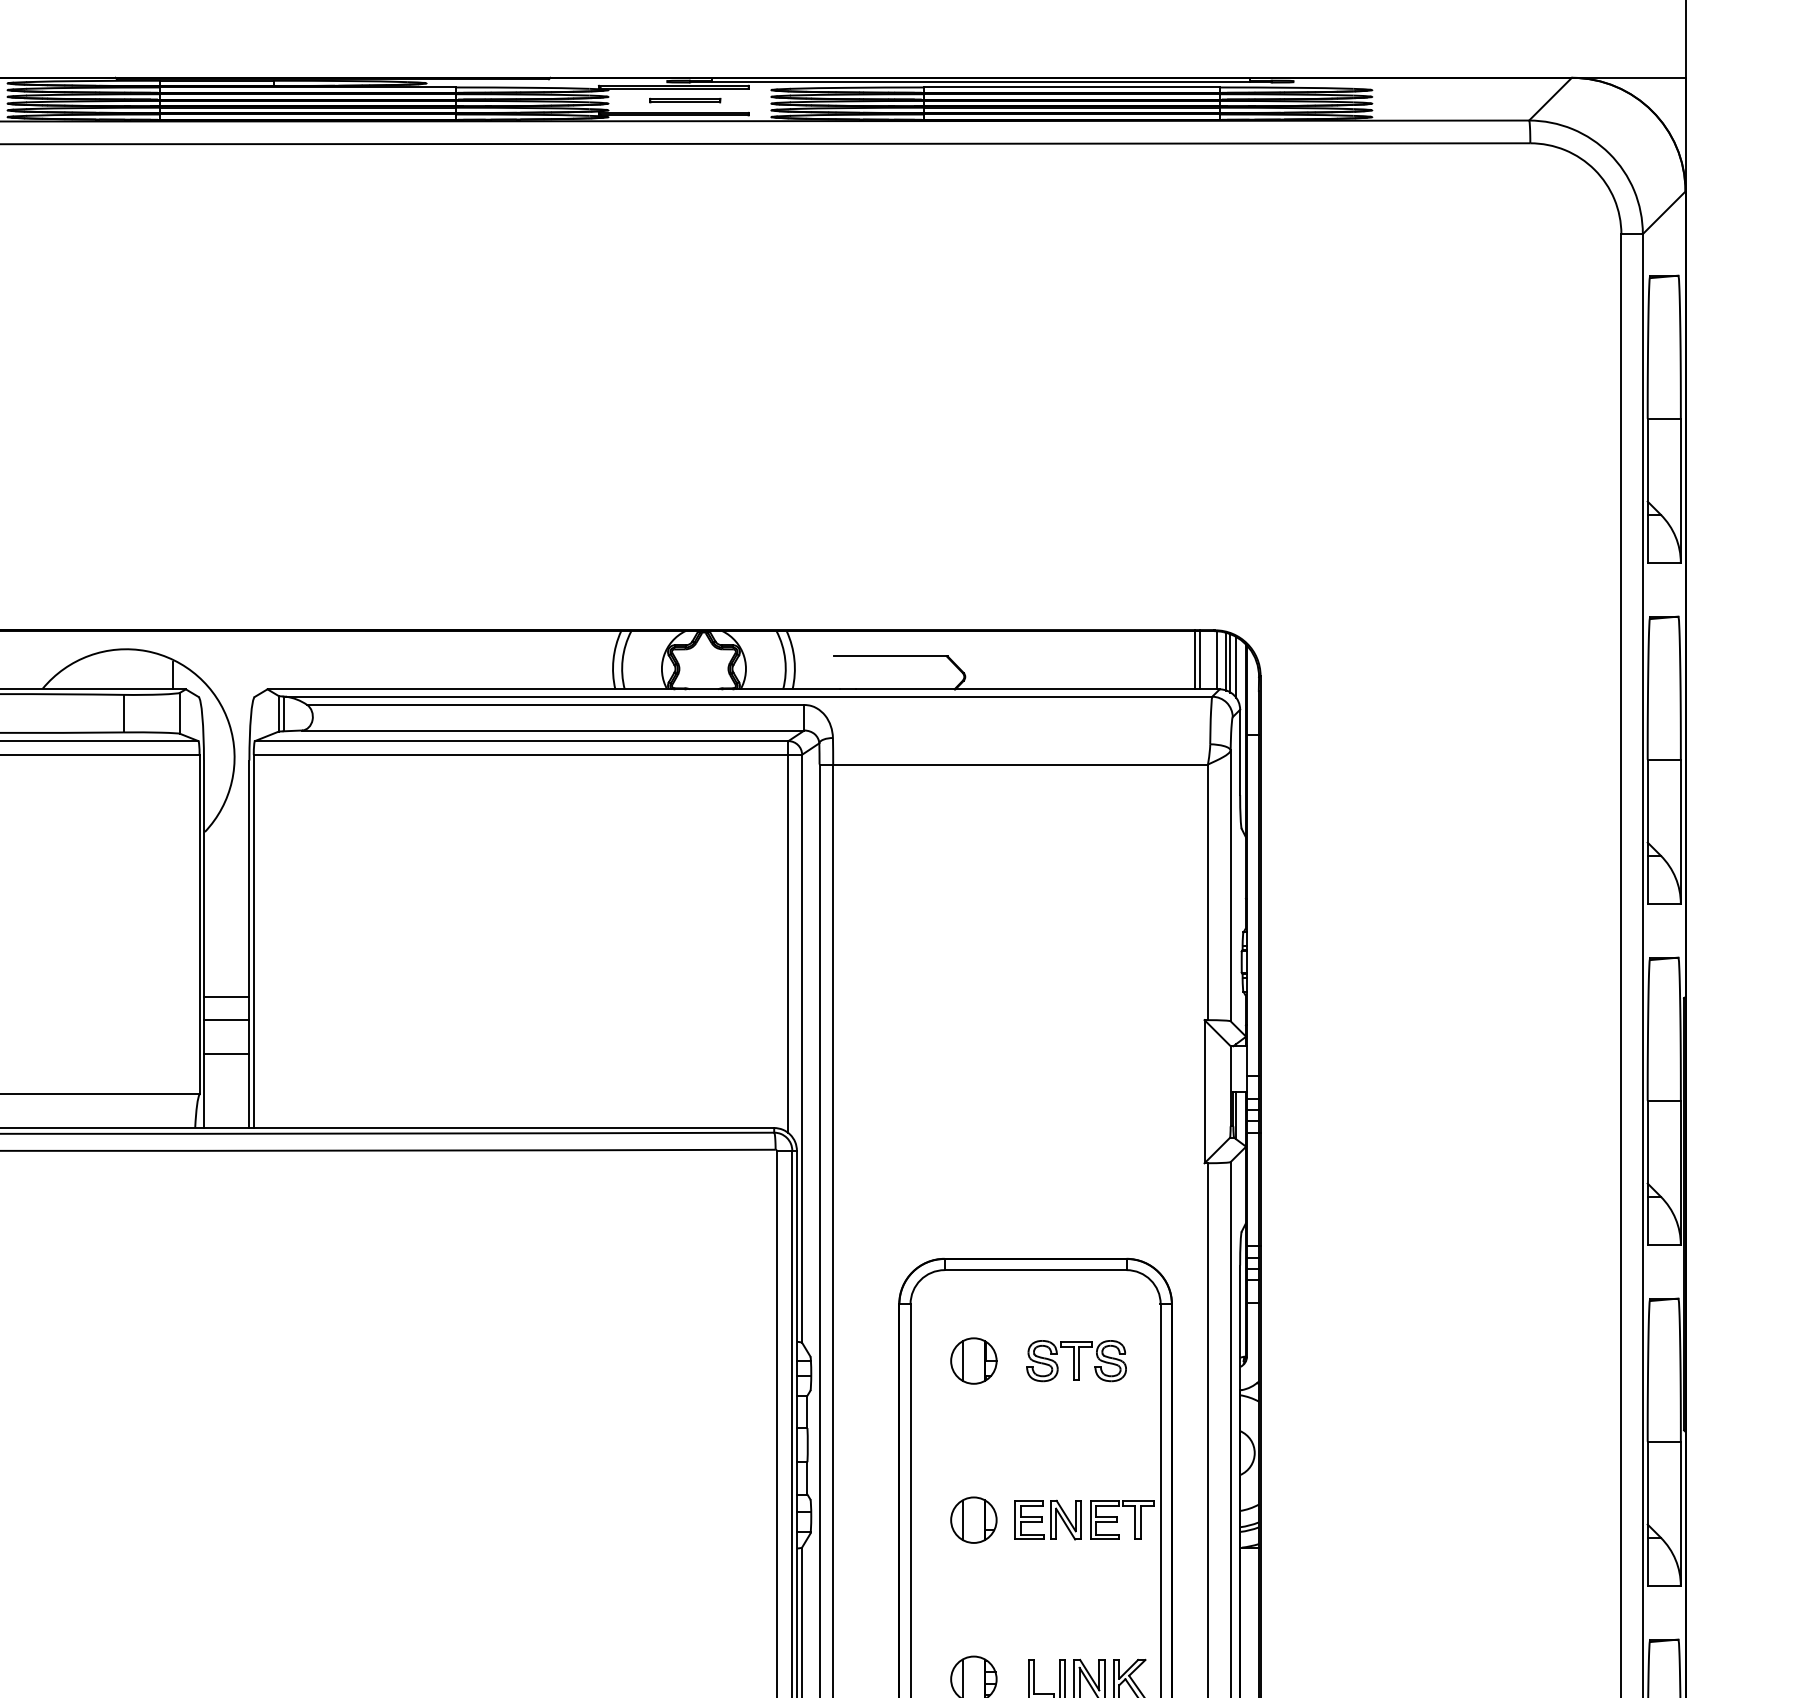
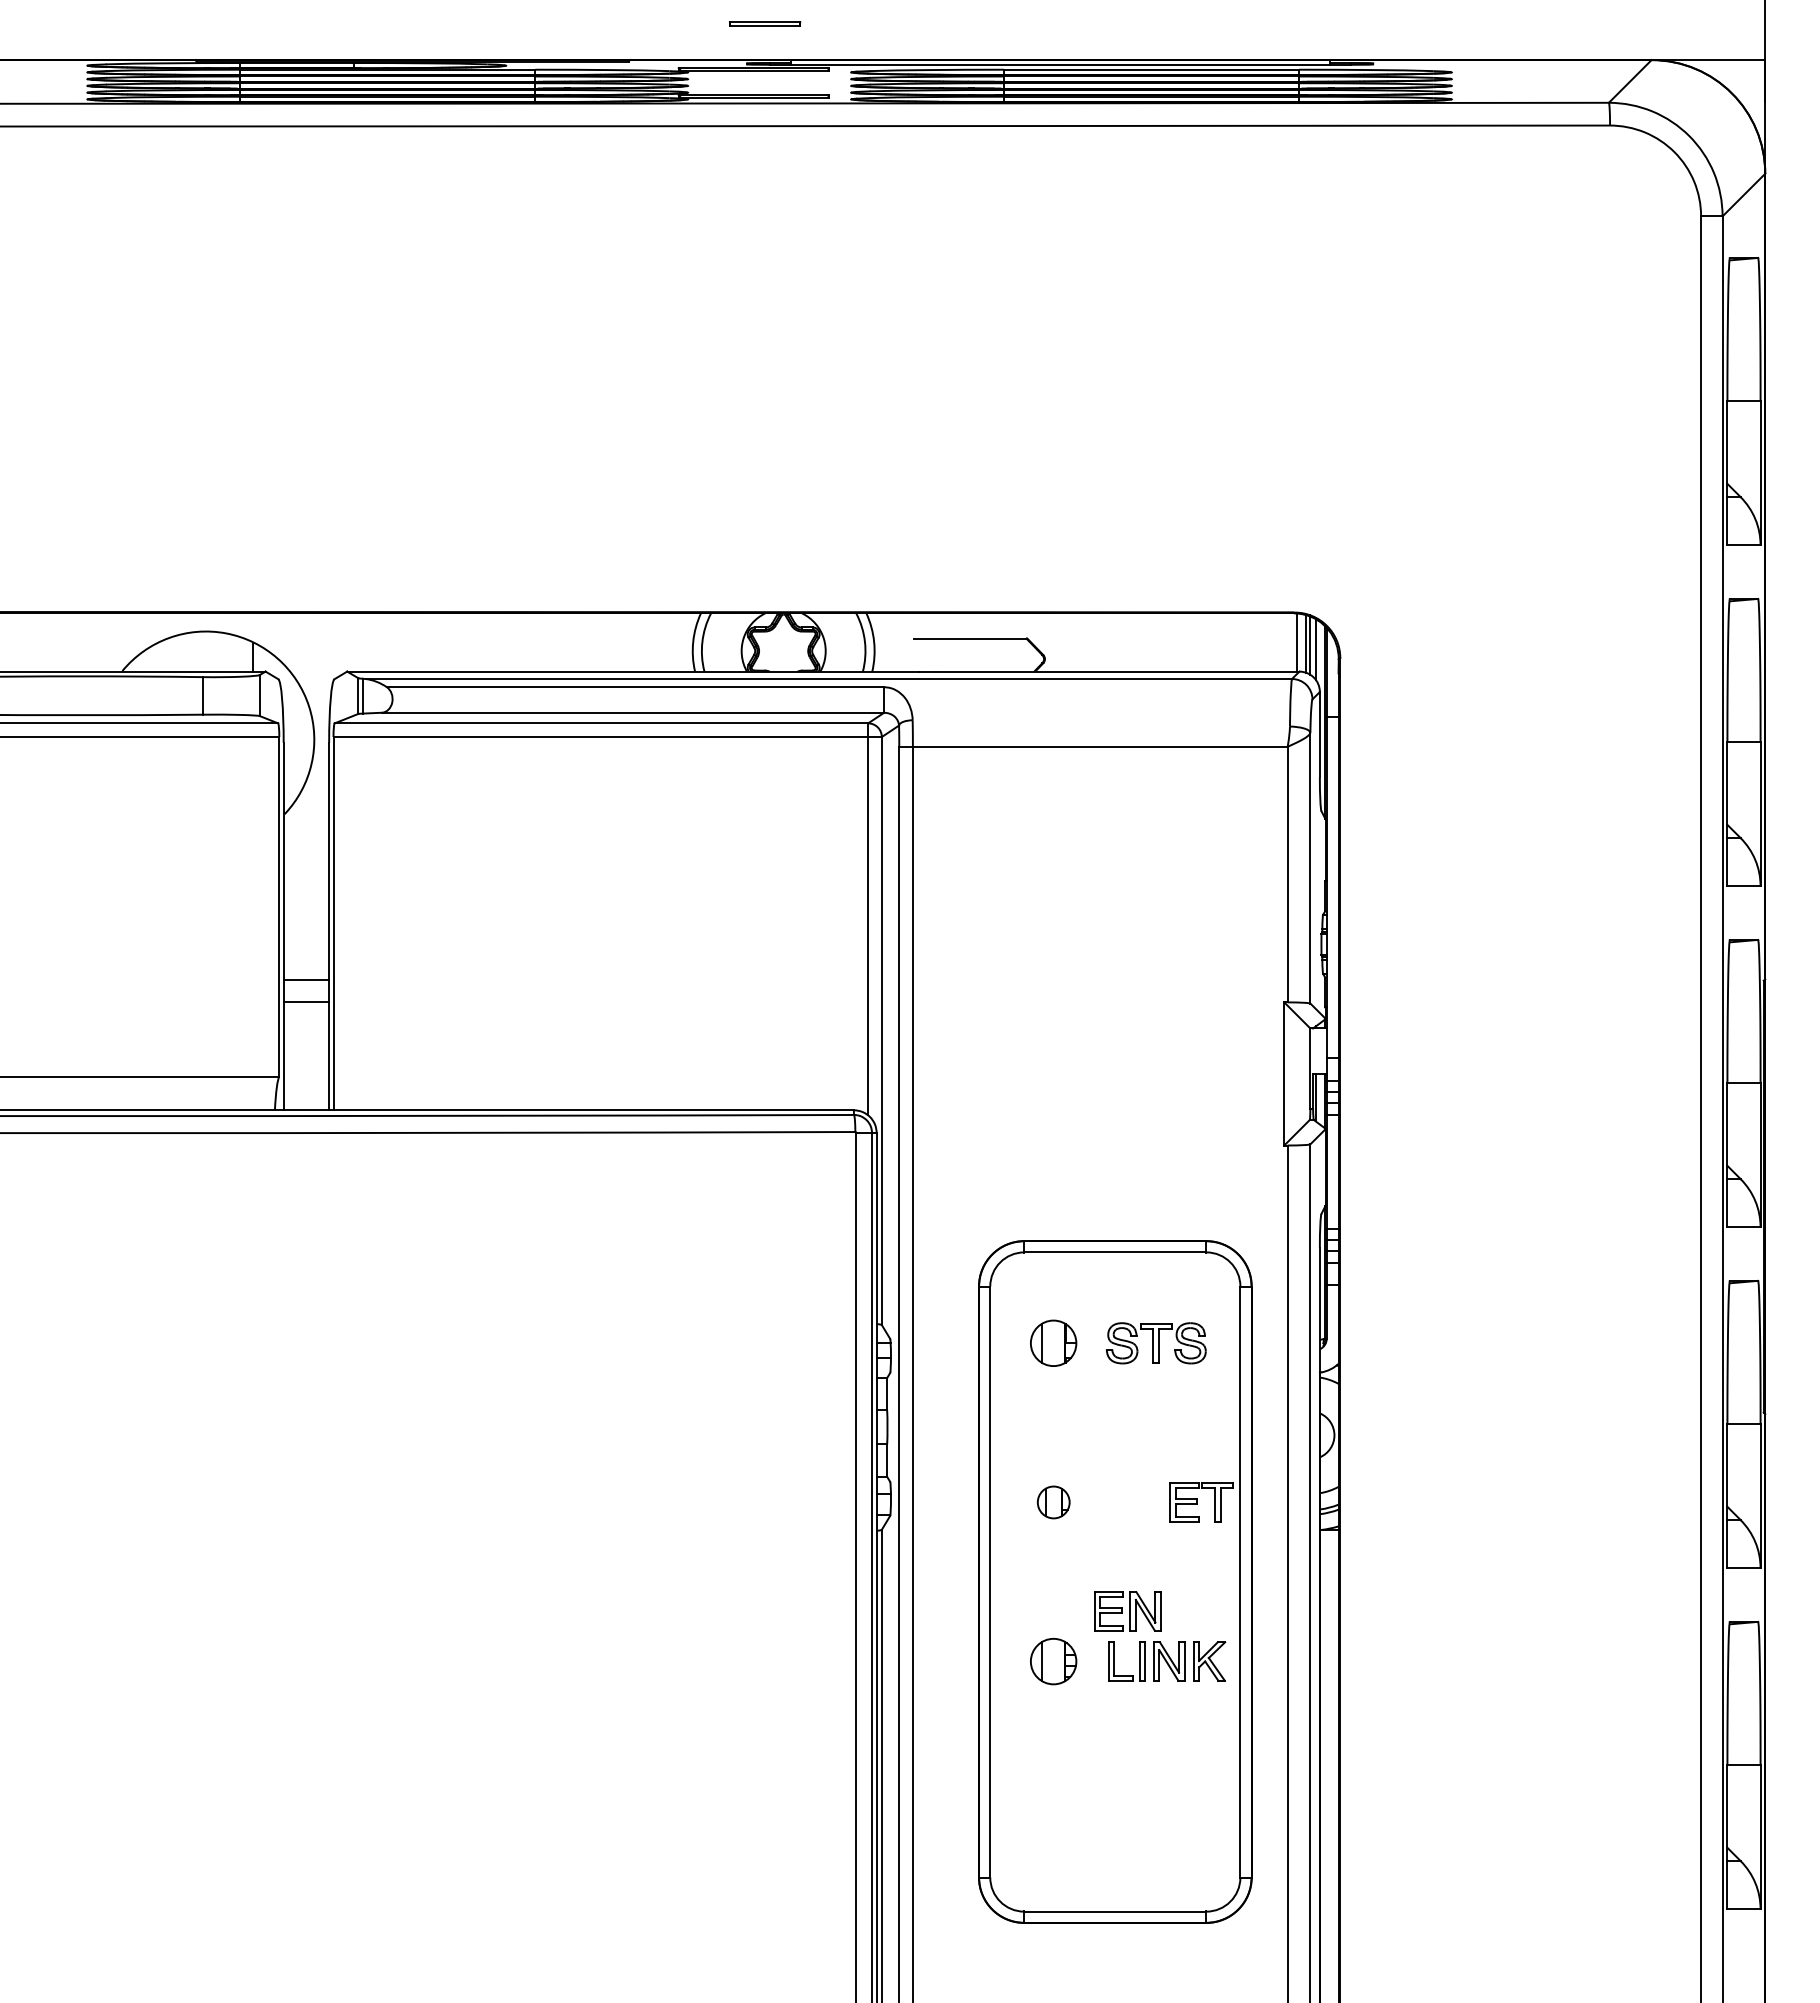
part: (685, 100) -> (765, 23), moved
line: (1194, 659) -> (1274, 641), removed
line: (1200, 659) -> (1280, 641), removed
line: (226, 1054) -> (306, 1036), removed
part: (973, 1520) -> (1053, 1502), size x0.7
part: (1047, 1520) -> (1127, 1611), moved

